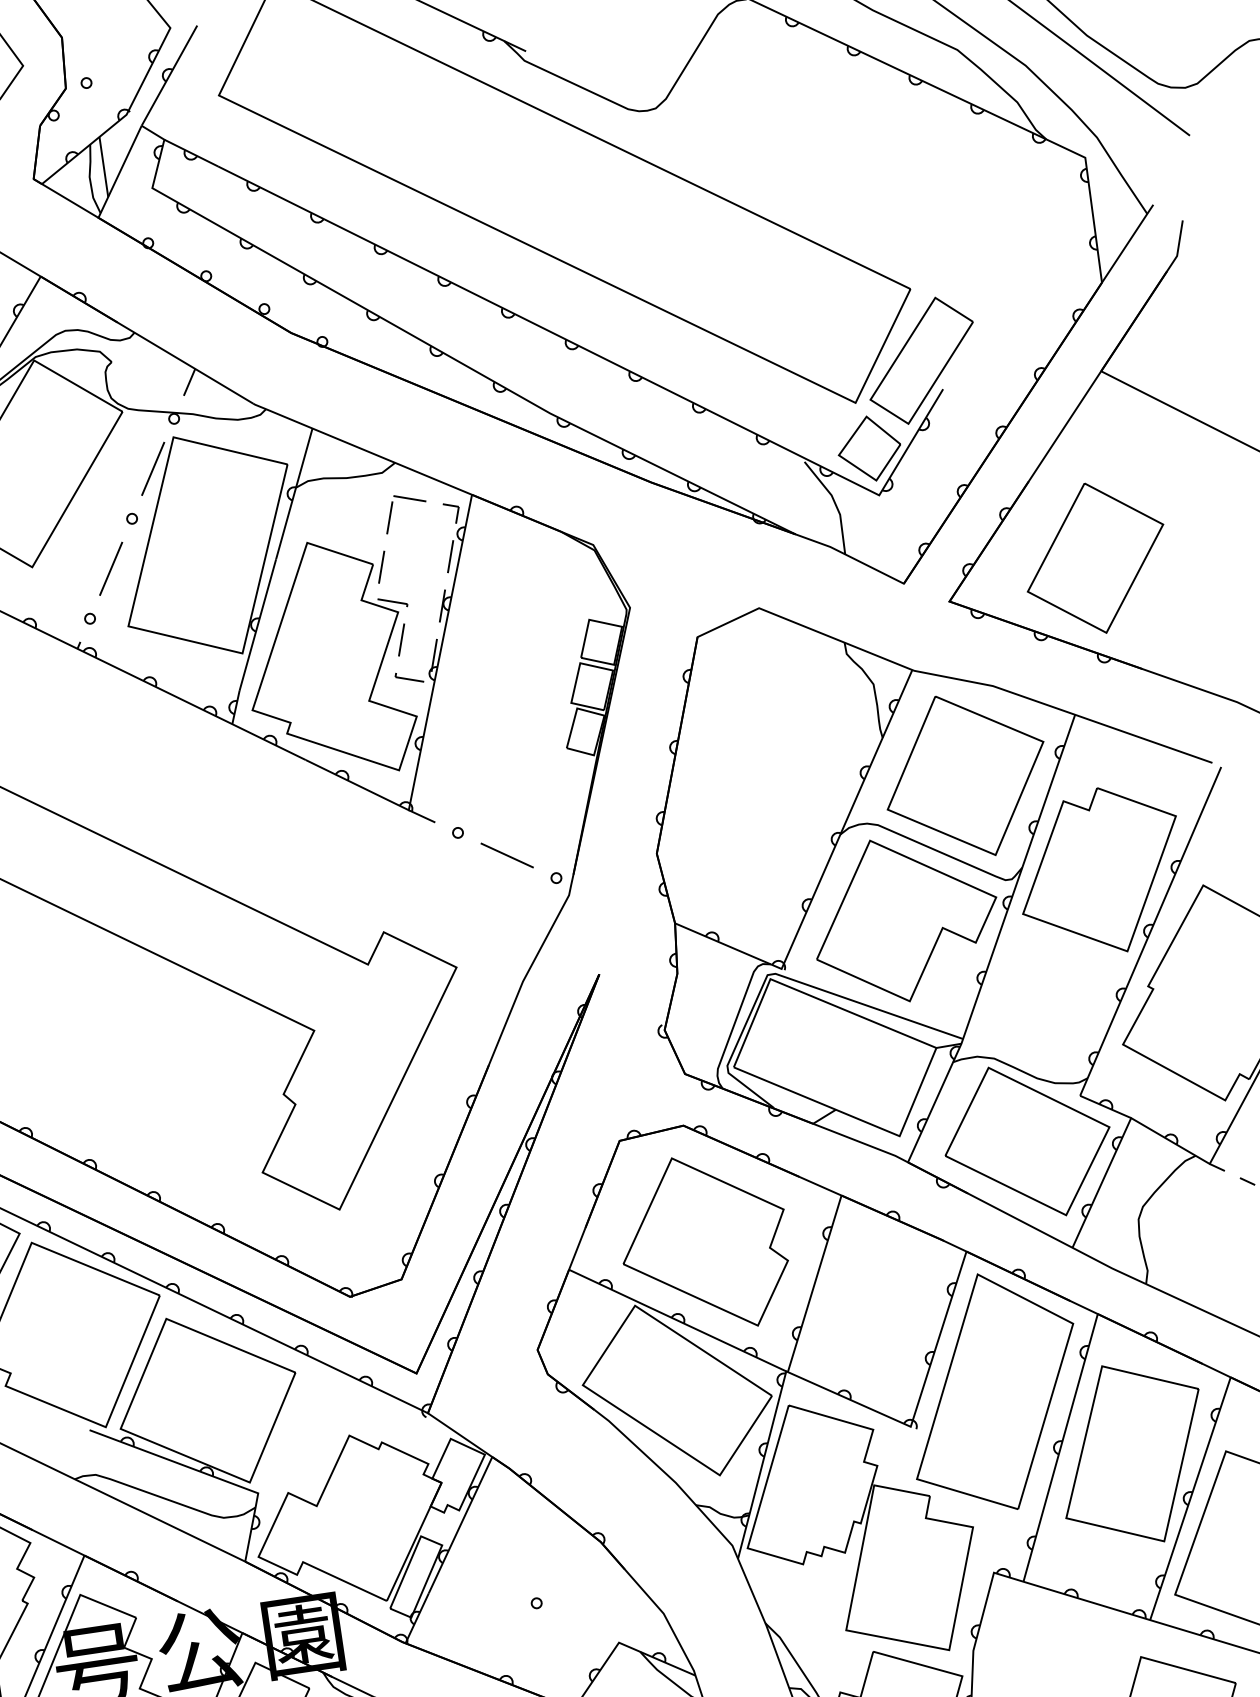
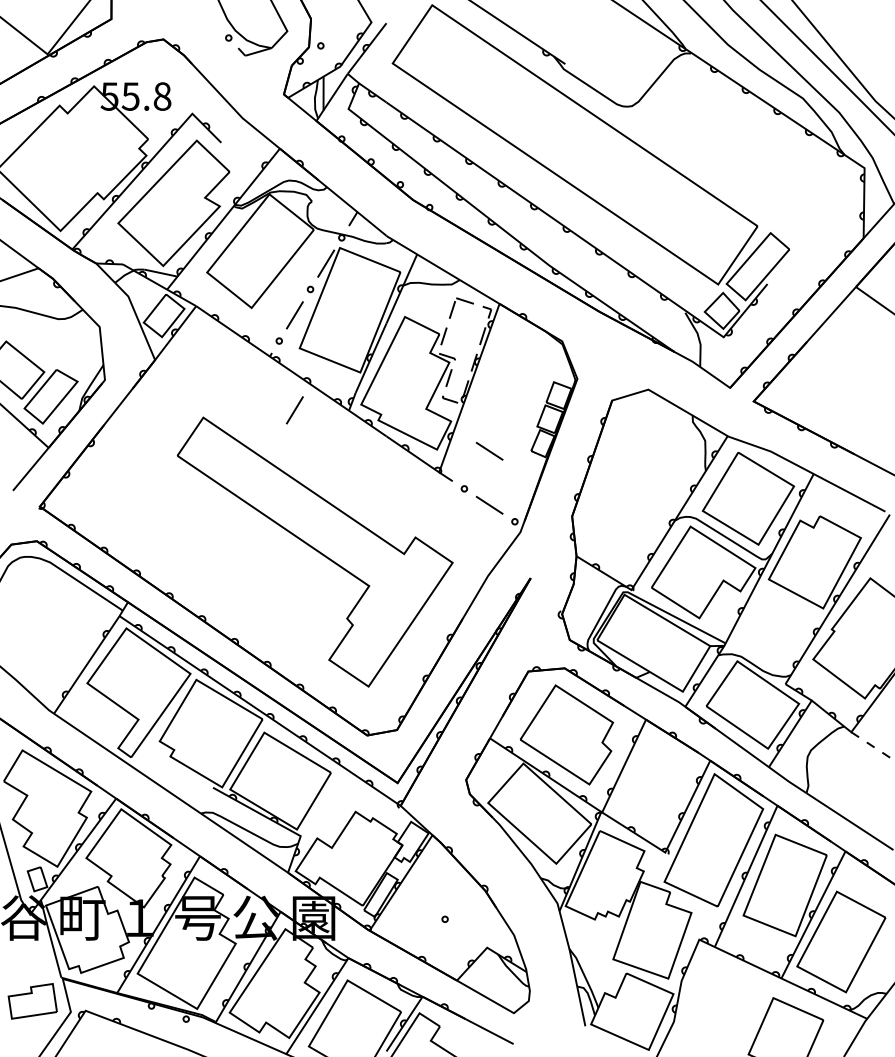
part: (1095, 558) -> (837, 389), removed
line: (135, 738) -> (294, 410), added
line: (492, 758) -> (489, 450), added

